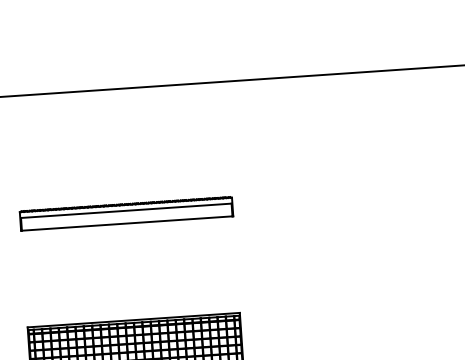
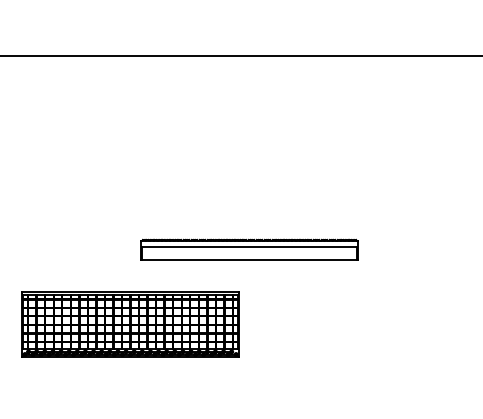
part: (126, 213) -> (249, 249), moved

